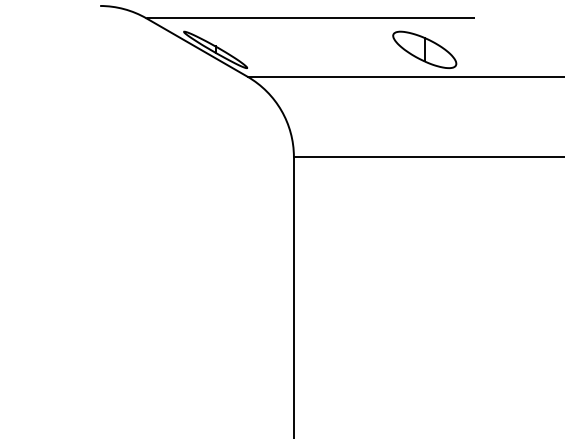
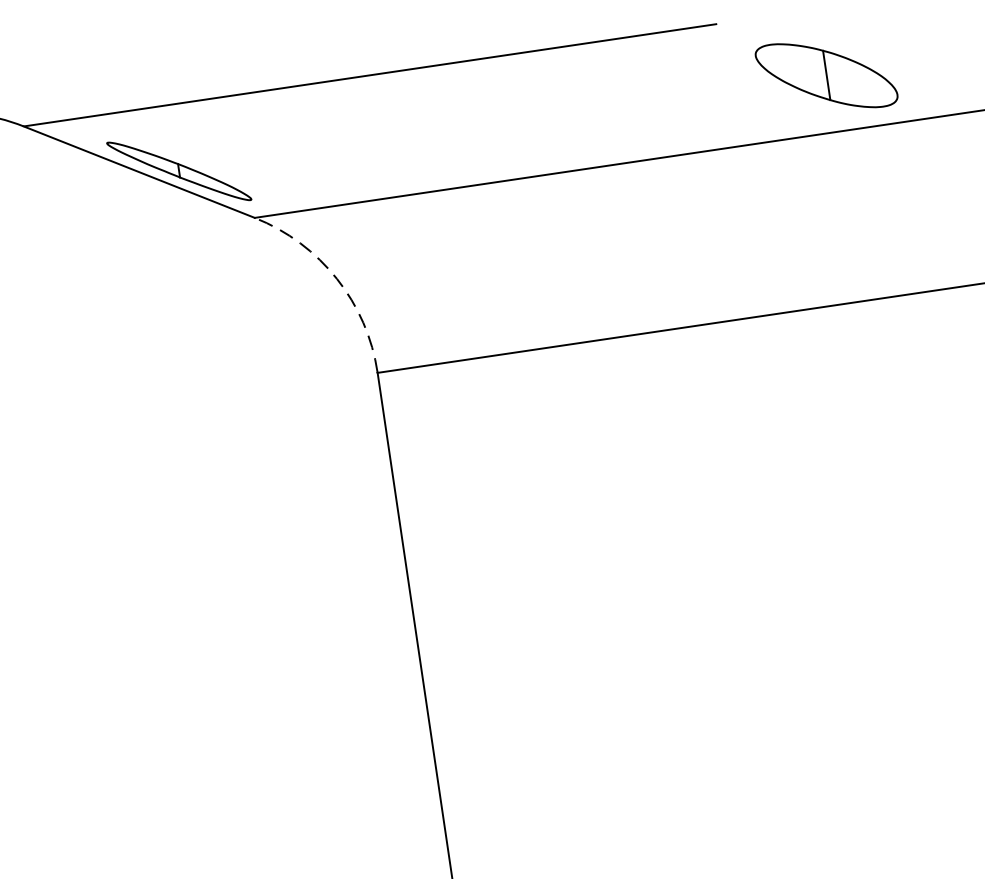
part: (424, 49) -> (825, 74), moved
arc: (281, 110) -> (336, 278), solid -> dashed

